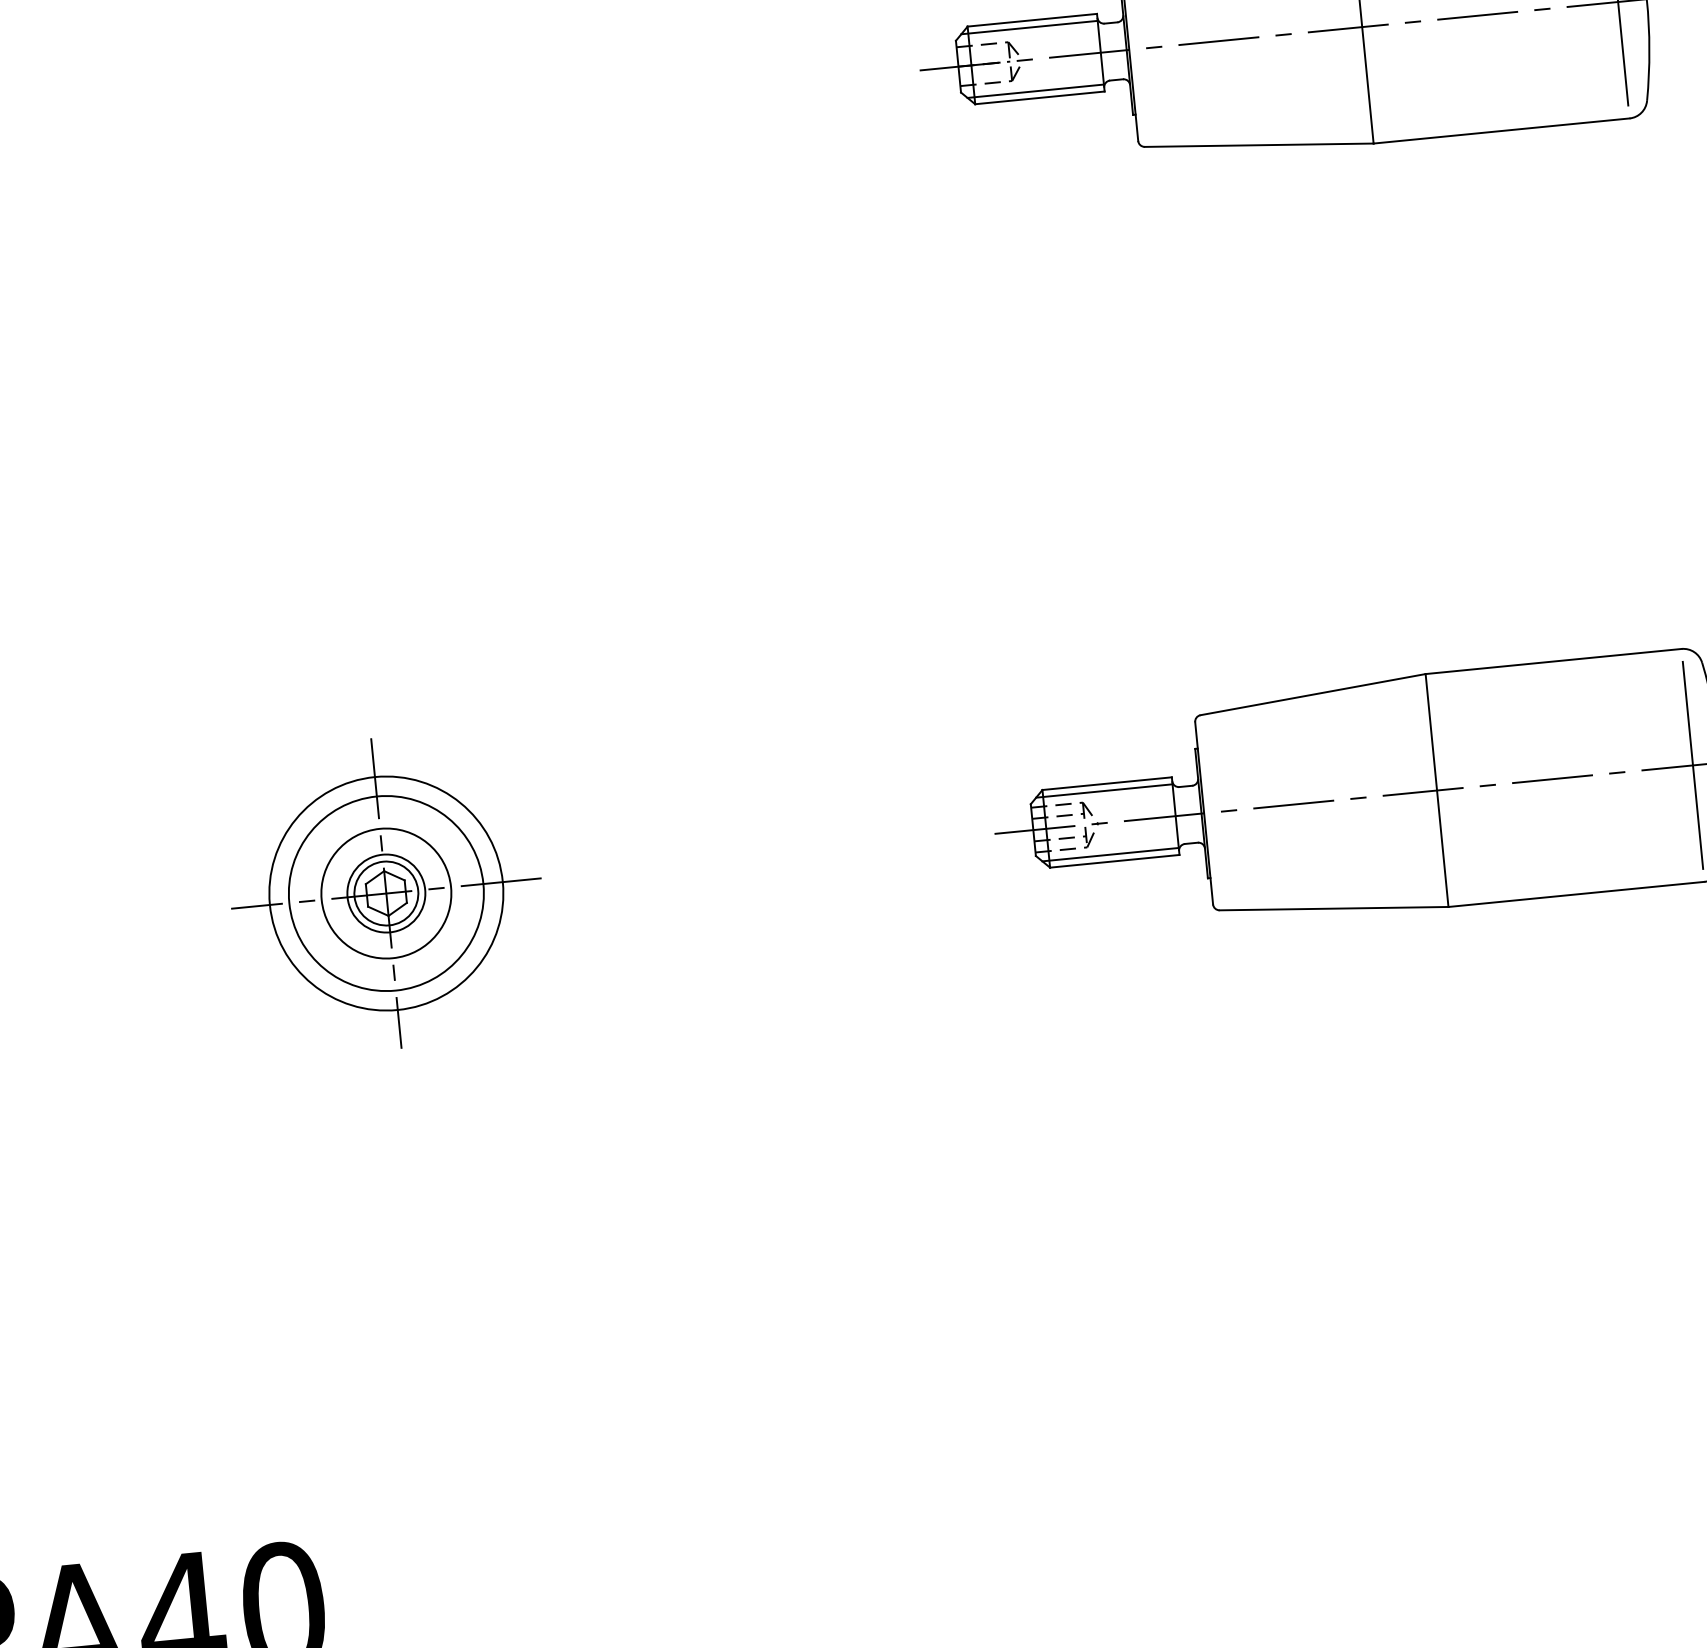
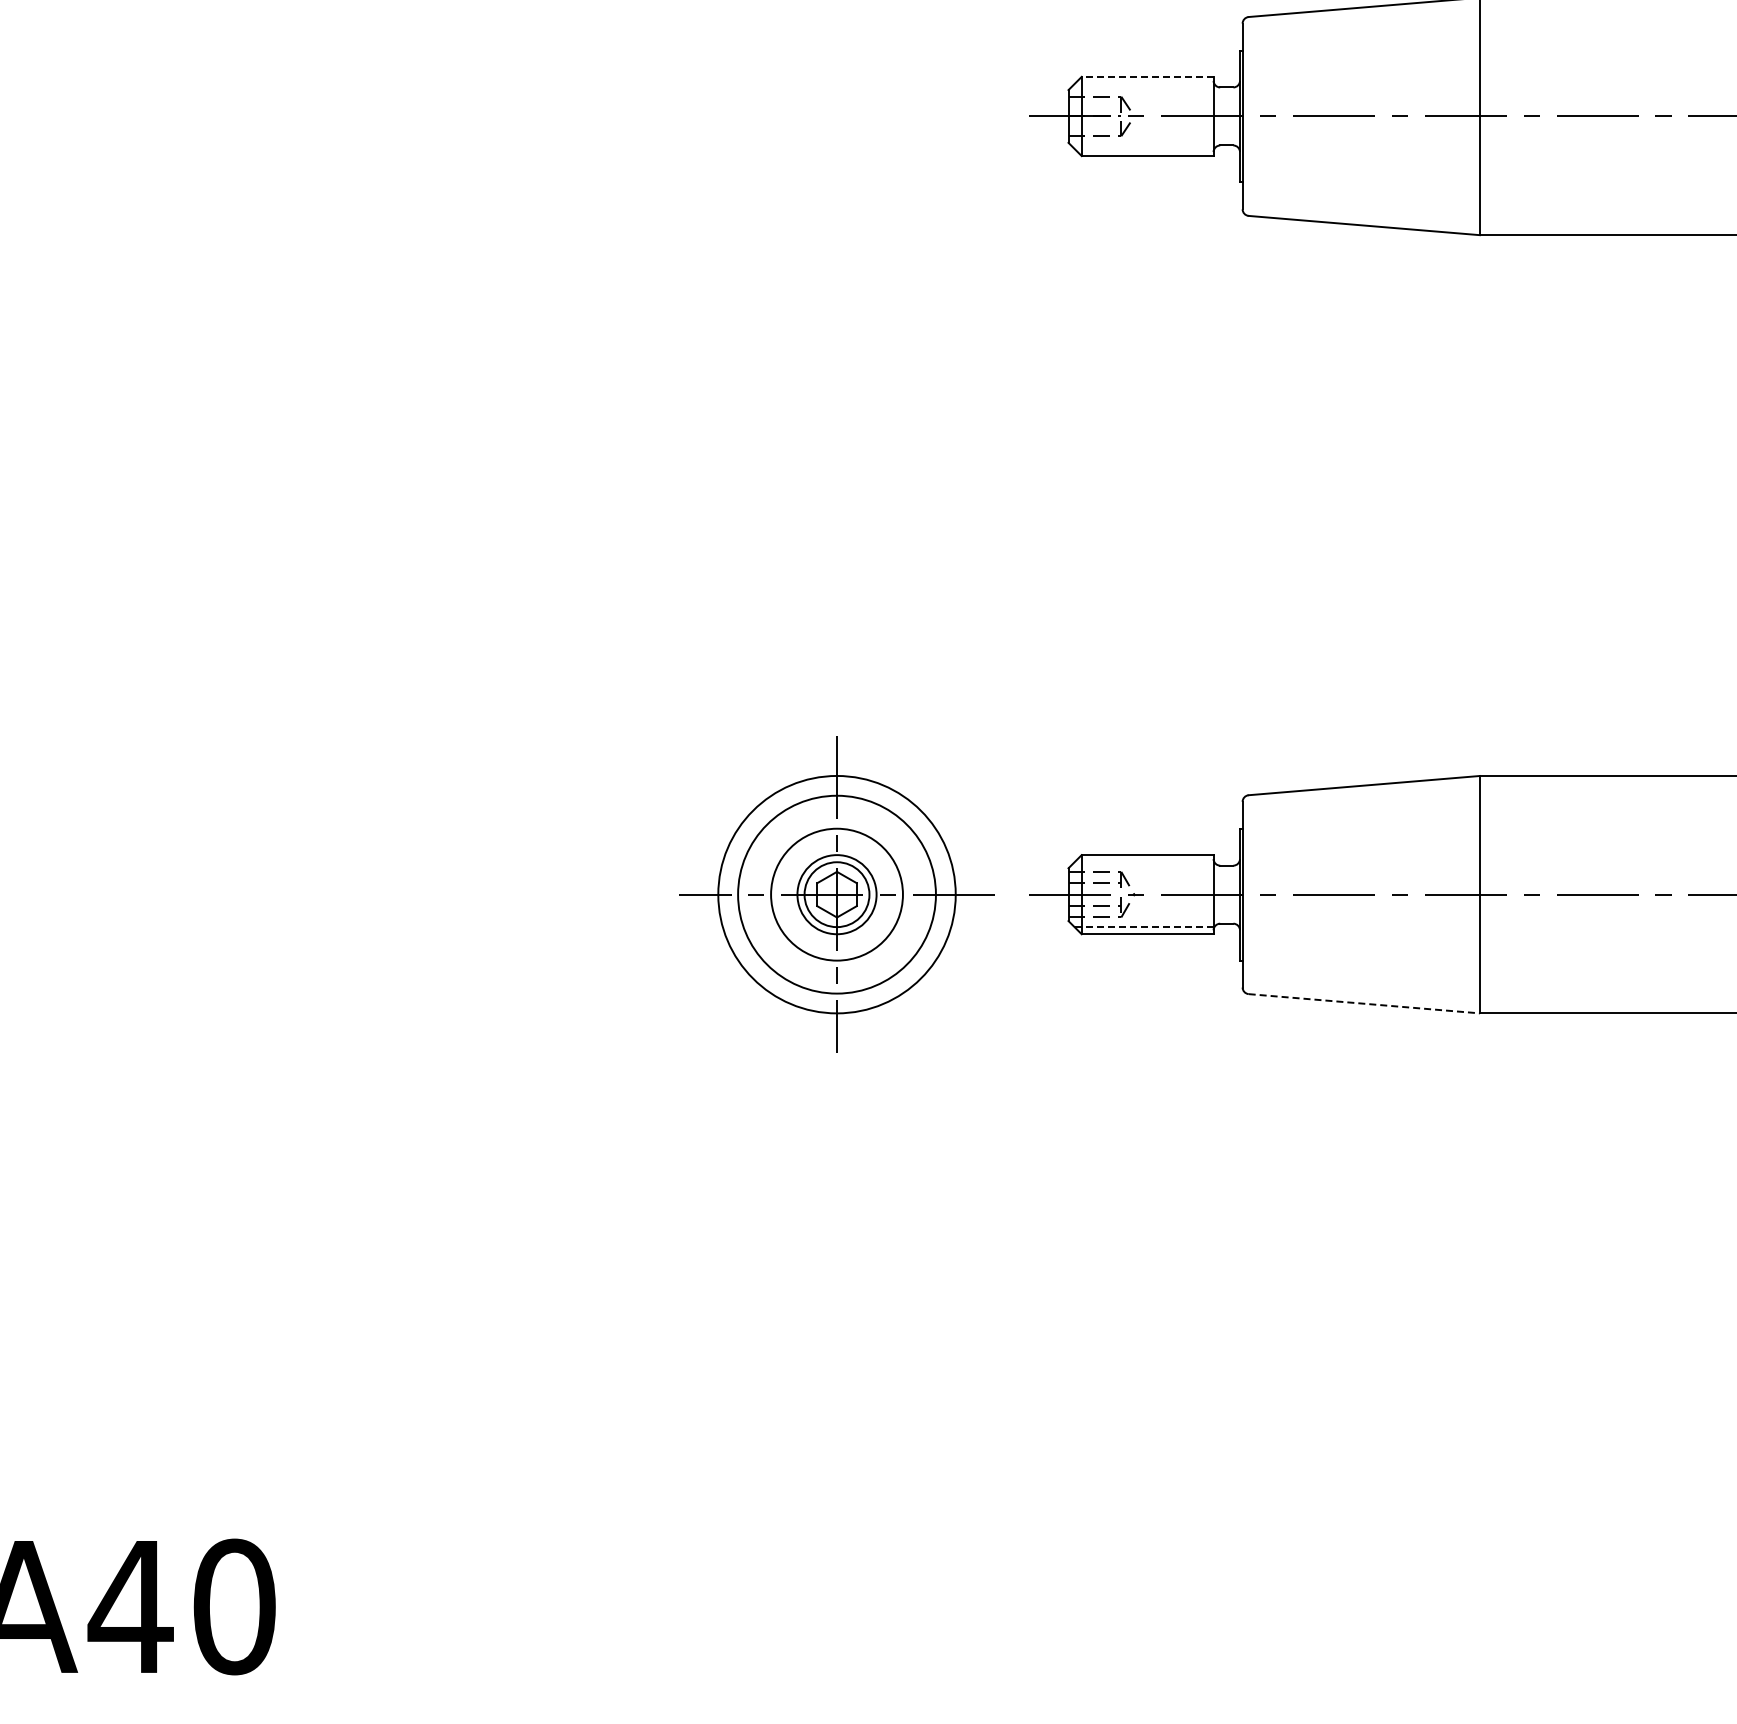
line: (1032, 19) -> (1147, 76), solid -> dashed
line: (1028, 28) -> (1143, 84), removed
line: (1035, 90) -> (1143, 148), removed
line: (1103, 791) -> (1143, 862), removed
line: (1111, 854) -> (1144, 927), solid -> dashed
part: (385, 893) -> (836, 894), moved
line: (1334, 908) -> (1364, 1003), solid -> dashed

